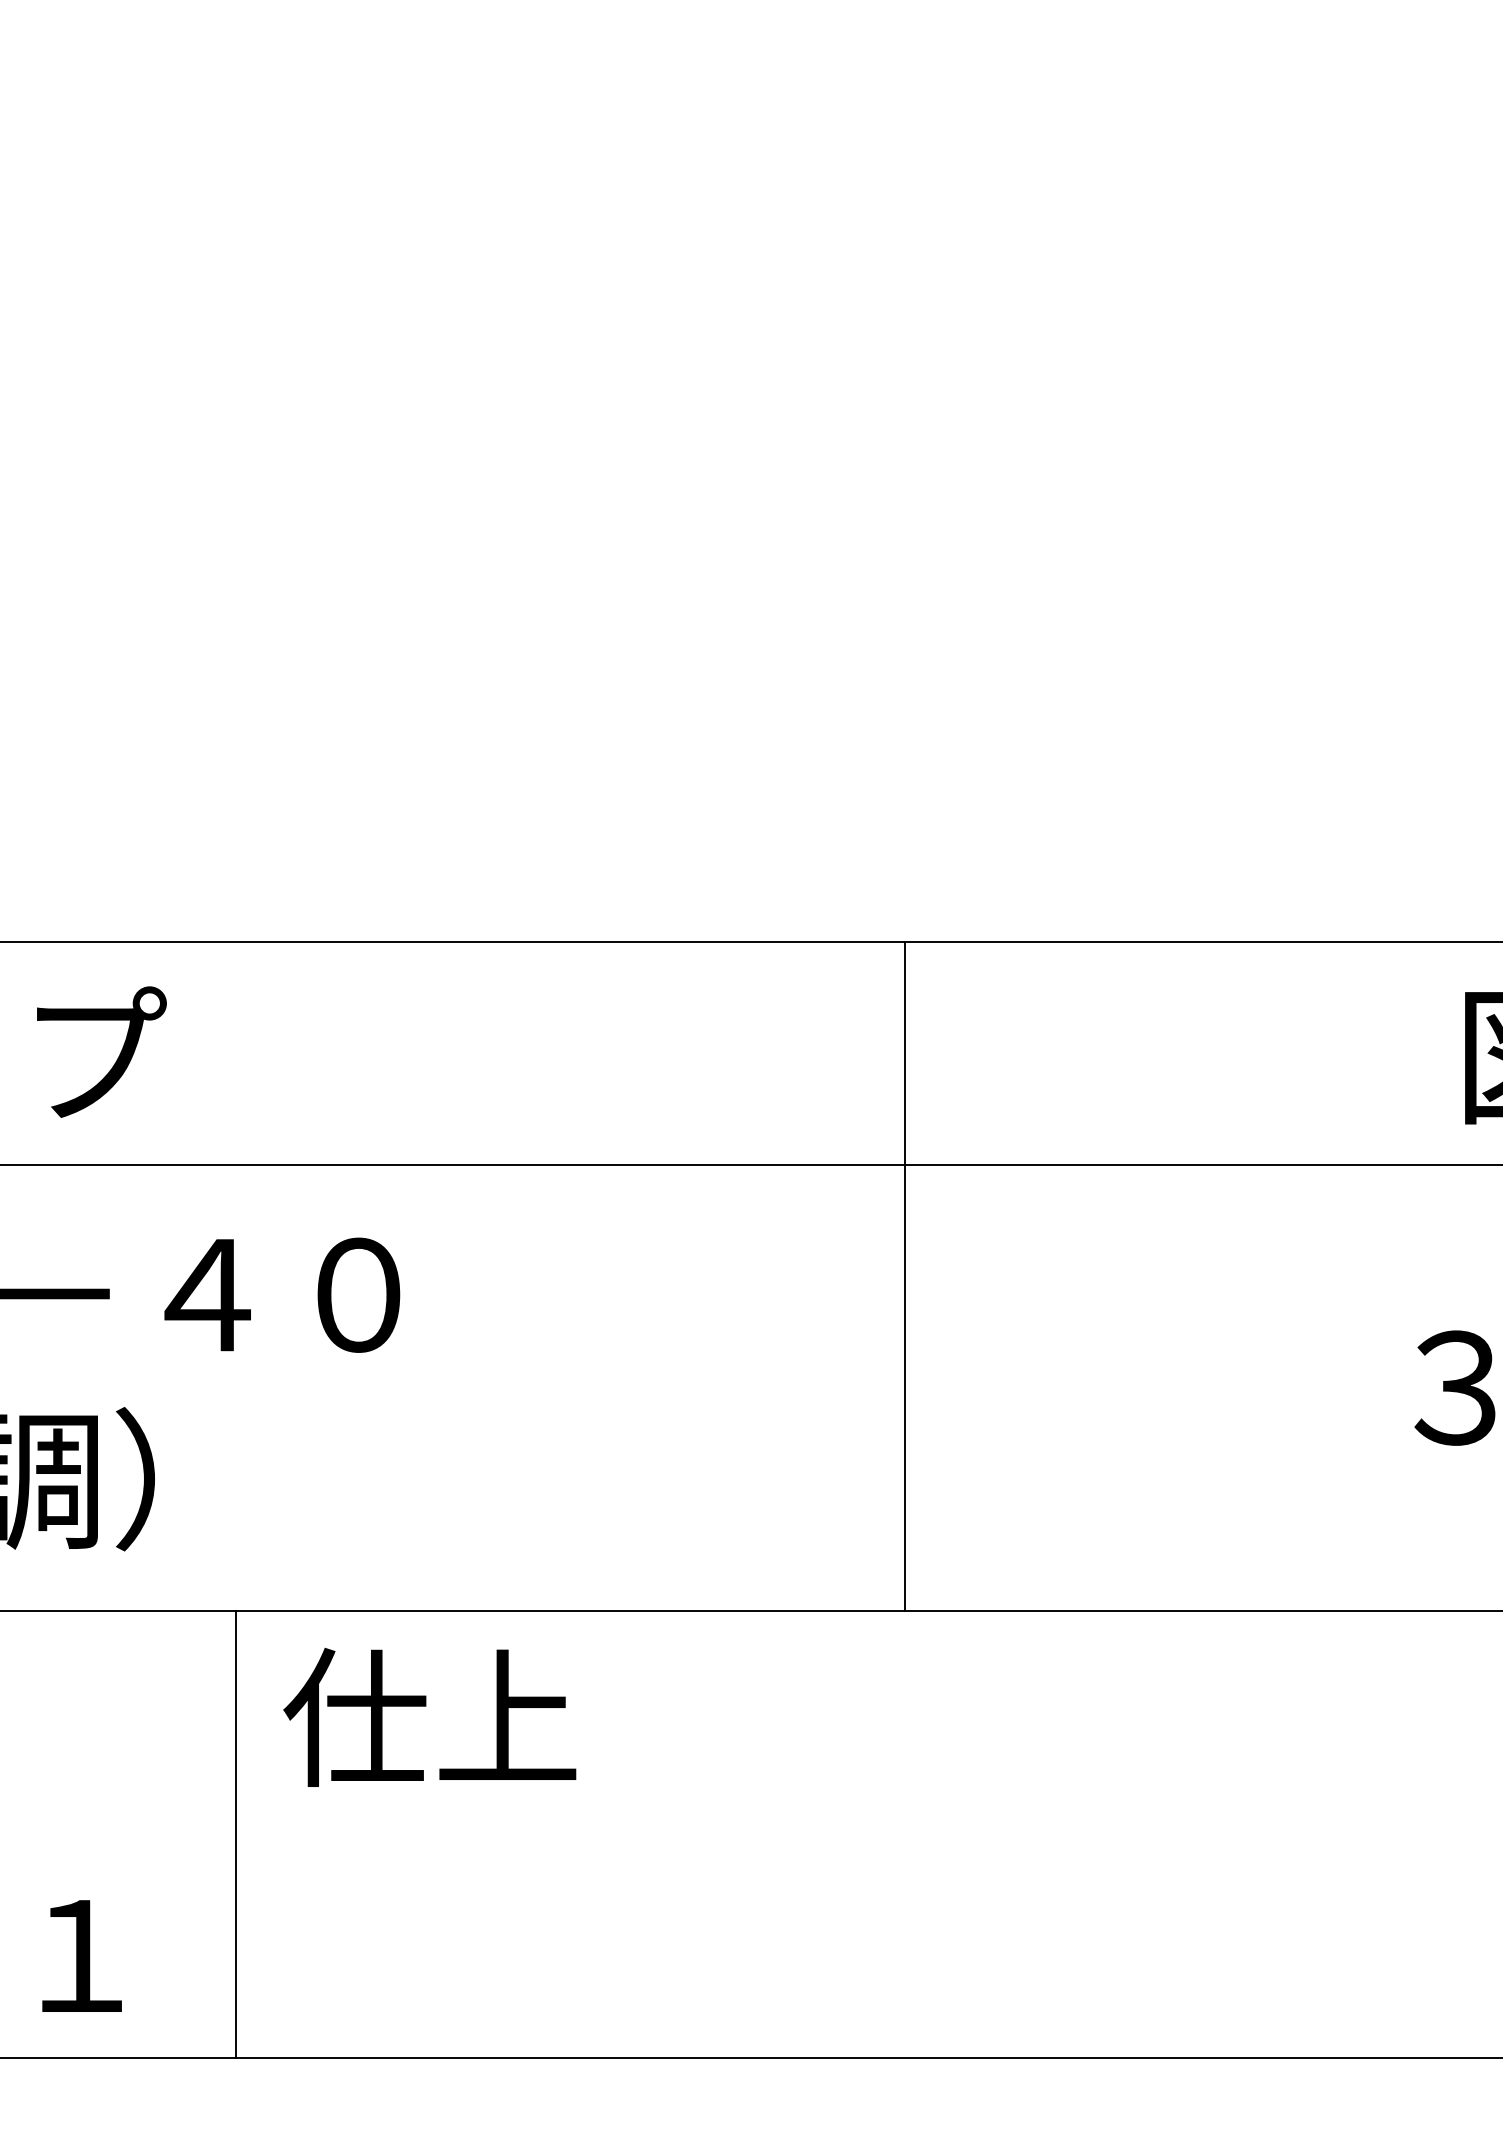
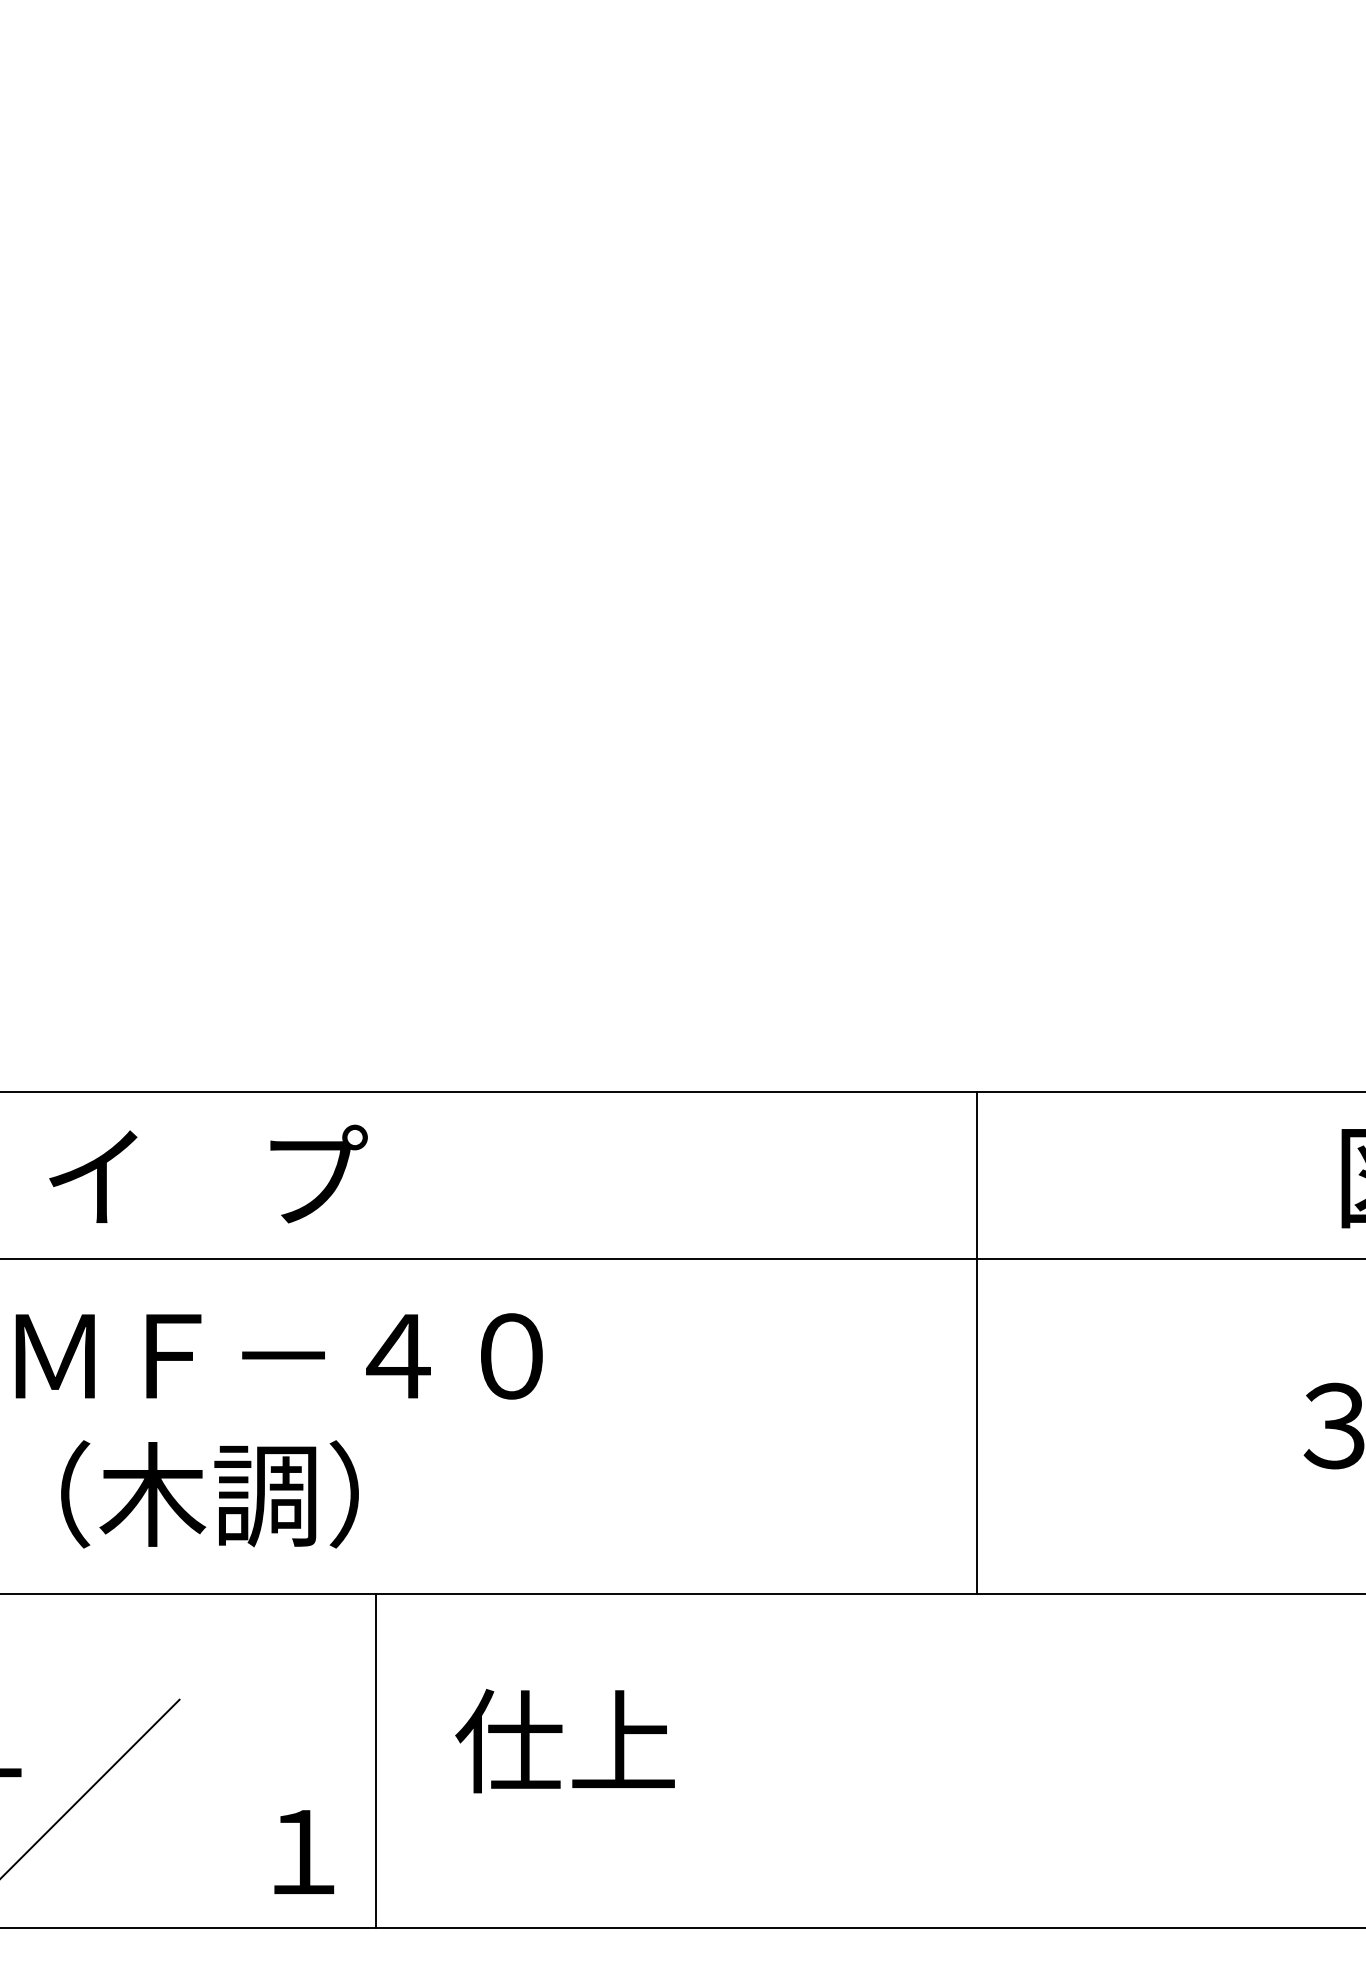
line: (904, 1276) -> (976, 1342), moved
text: (429, 1717) -> (564, 1741), moved
line: (235, 1833) -> (375, 1760), moved

